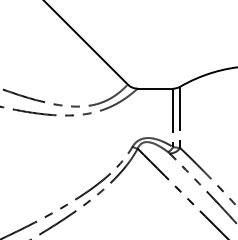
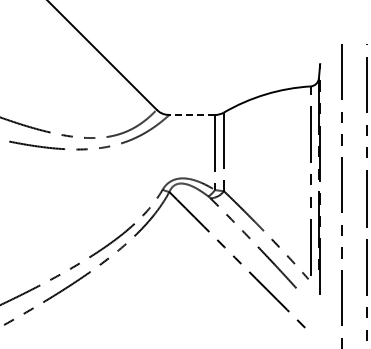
line: (155, 89) -> (192, 115), solid -> dashed

